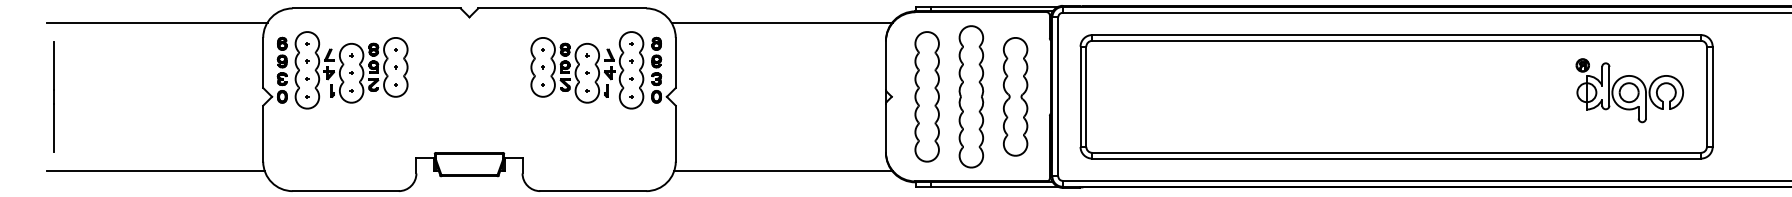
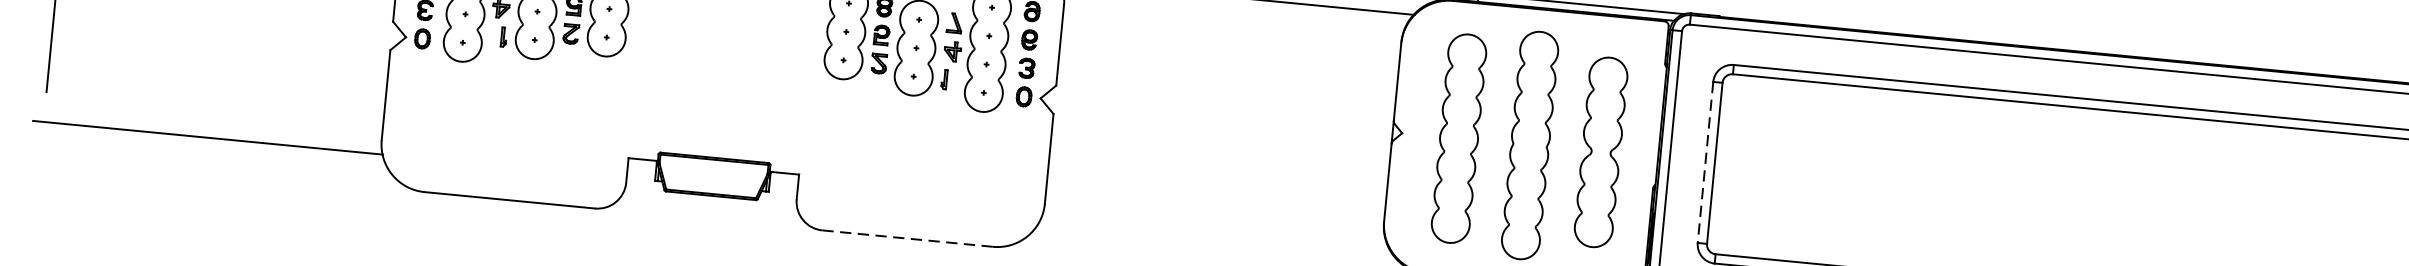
line: (1080, 97) -> (1705, 163), solid -> dashed
line: (783, 170) -> (1216, 234), removed
line: (593, 191) -> (908, 239), solid -> dashed

